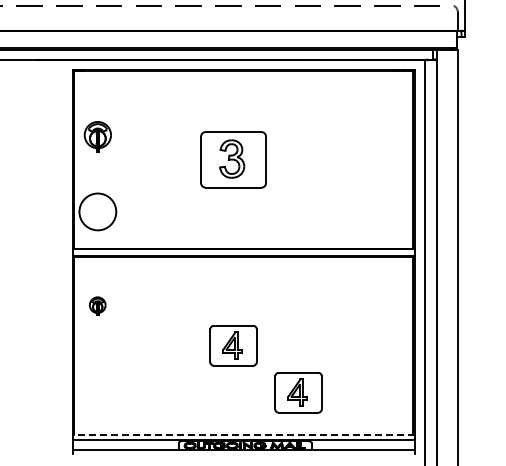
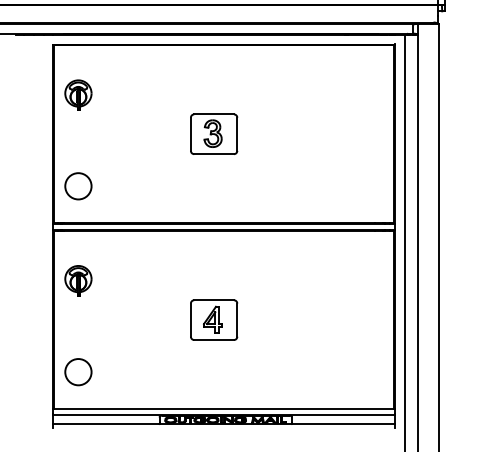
part: (97, 136) -> (78, 94), moved
part: (233, 159) -> (214, 133), size x0.71
circle: (97, 211) -> (78, 185), size x0.71
part: (97, 305) -> (78, 279), size x1.67
part: (298, 392) -> (279, 366), removed
circle: (97, 397) -> (78, 371), added
line: (243, 434) -> (224, 408), dashed -> solid

